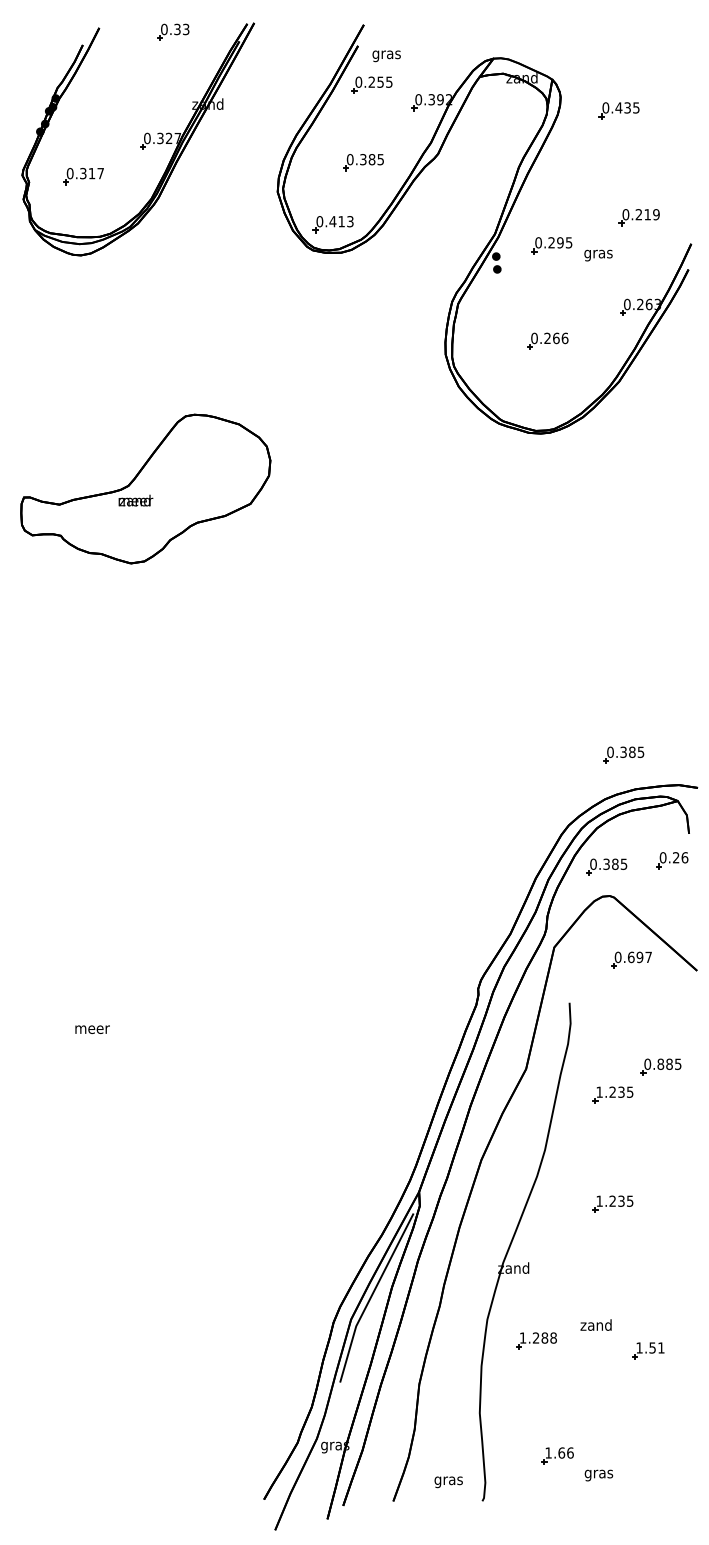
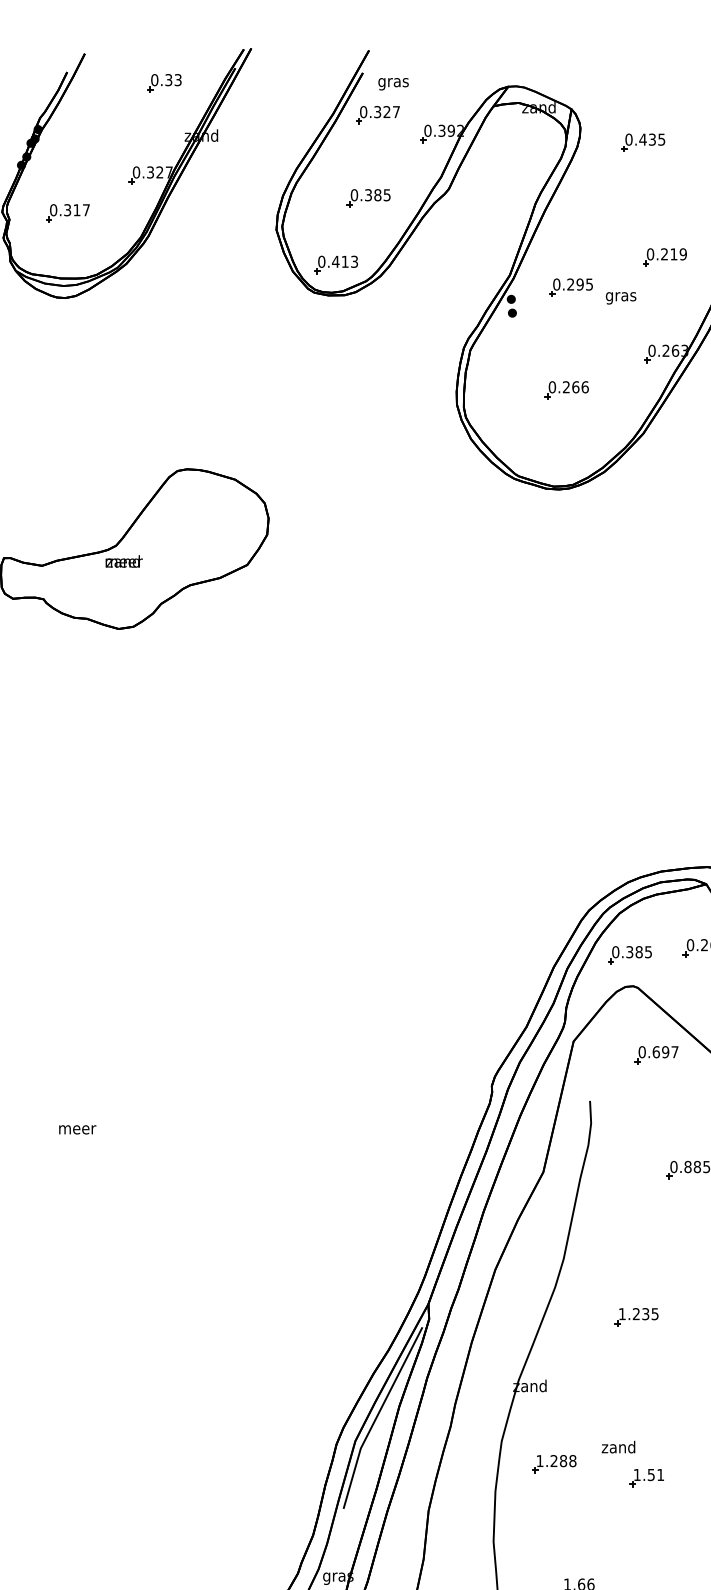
part: (173, 31) -> (164, 82), moved
text: (380, 81) -> (386, 111), 0.255 -> 0.327
part: (623, 754) -> (647, 834), removed
part: (612, 1094) -> (636, 1199), removed
part: (648, 1350) -> (646, 1477), moved

